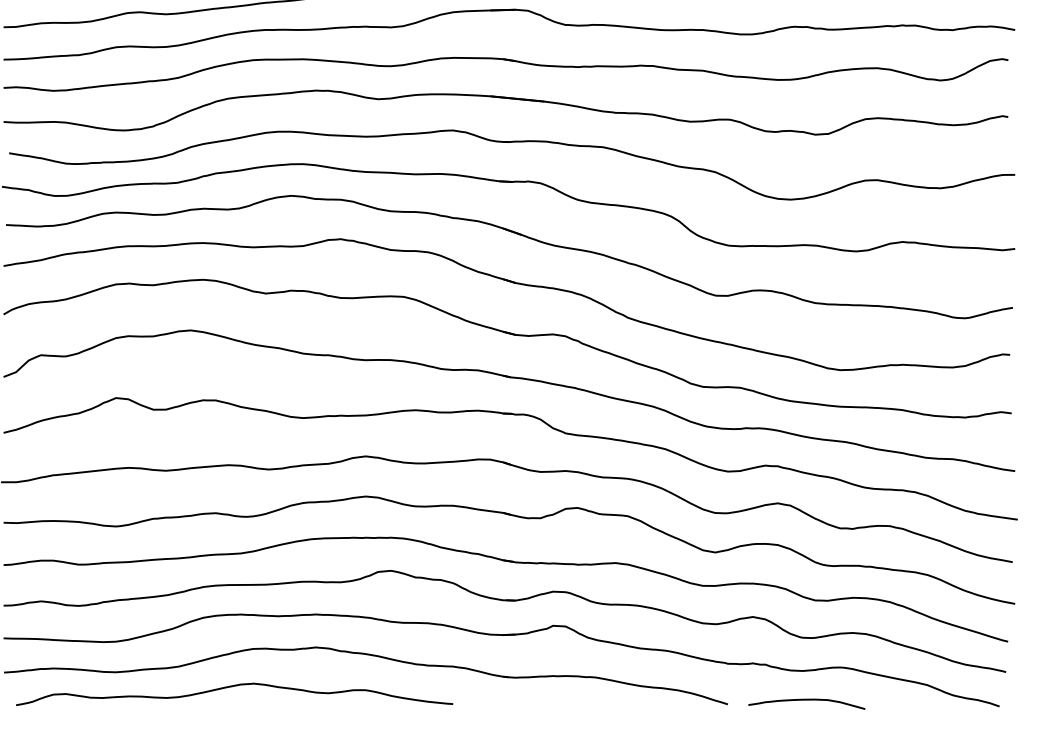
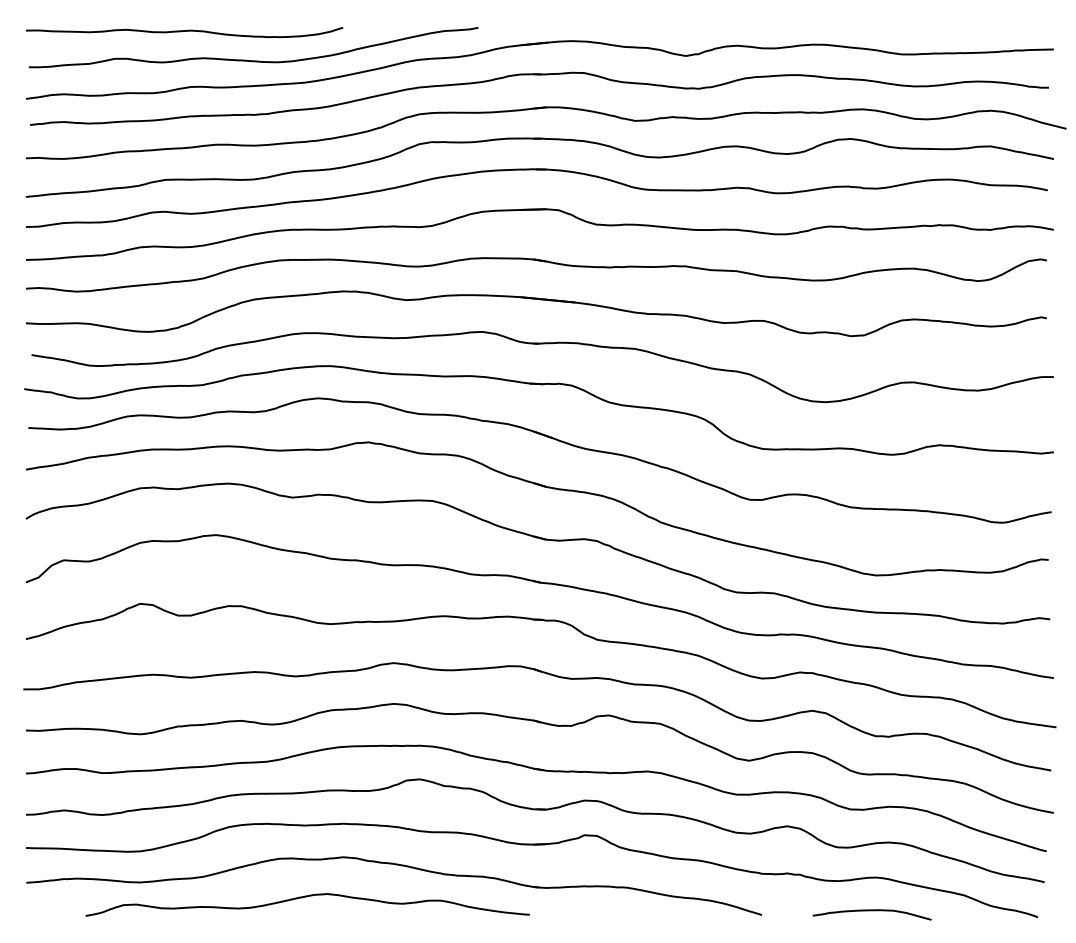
curve: (234, 687) -> (307, 897), moved
curve: (806, 700) -> (871, 911), moved

